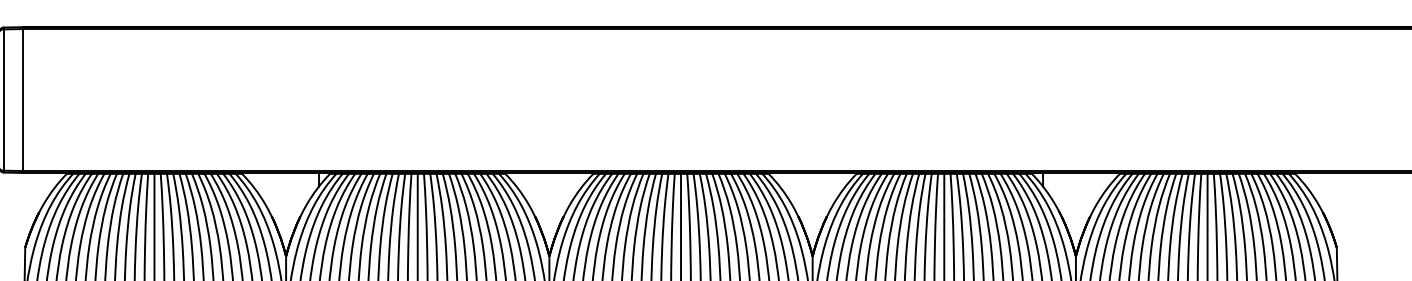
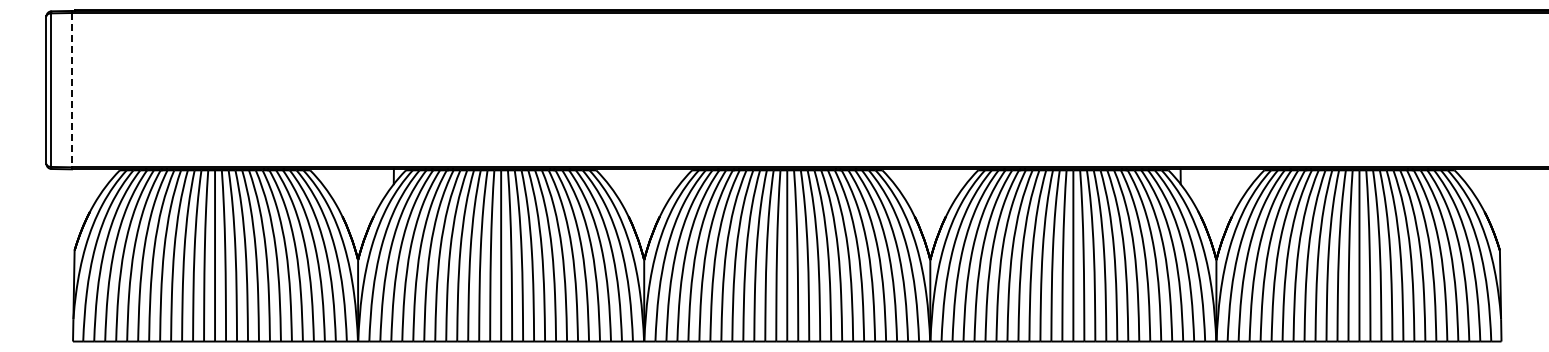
line: (23, 100) -> (72, 90), solid -> dashed

